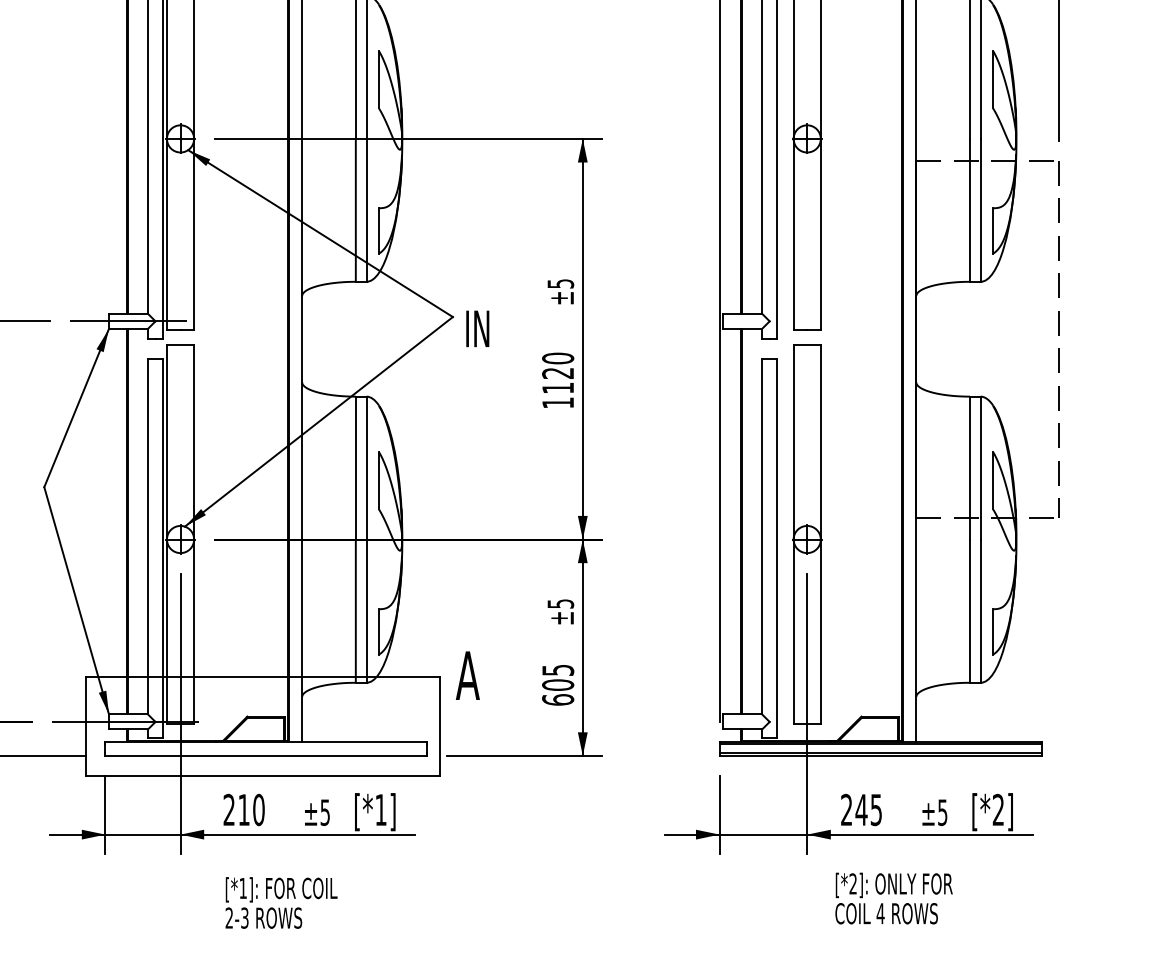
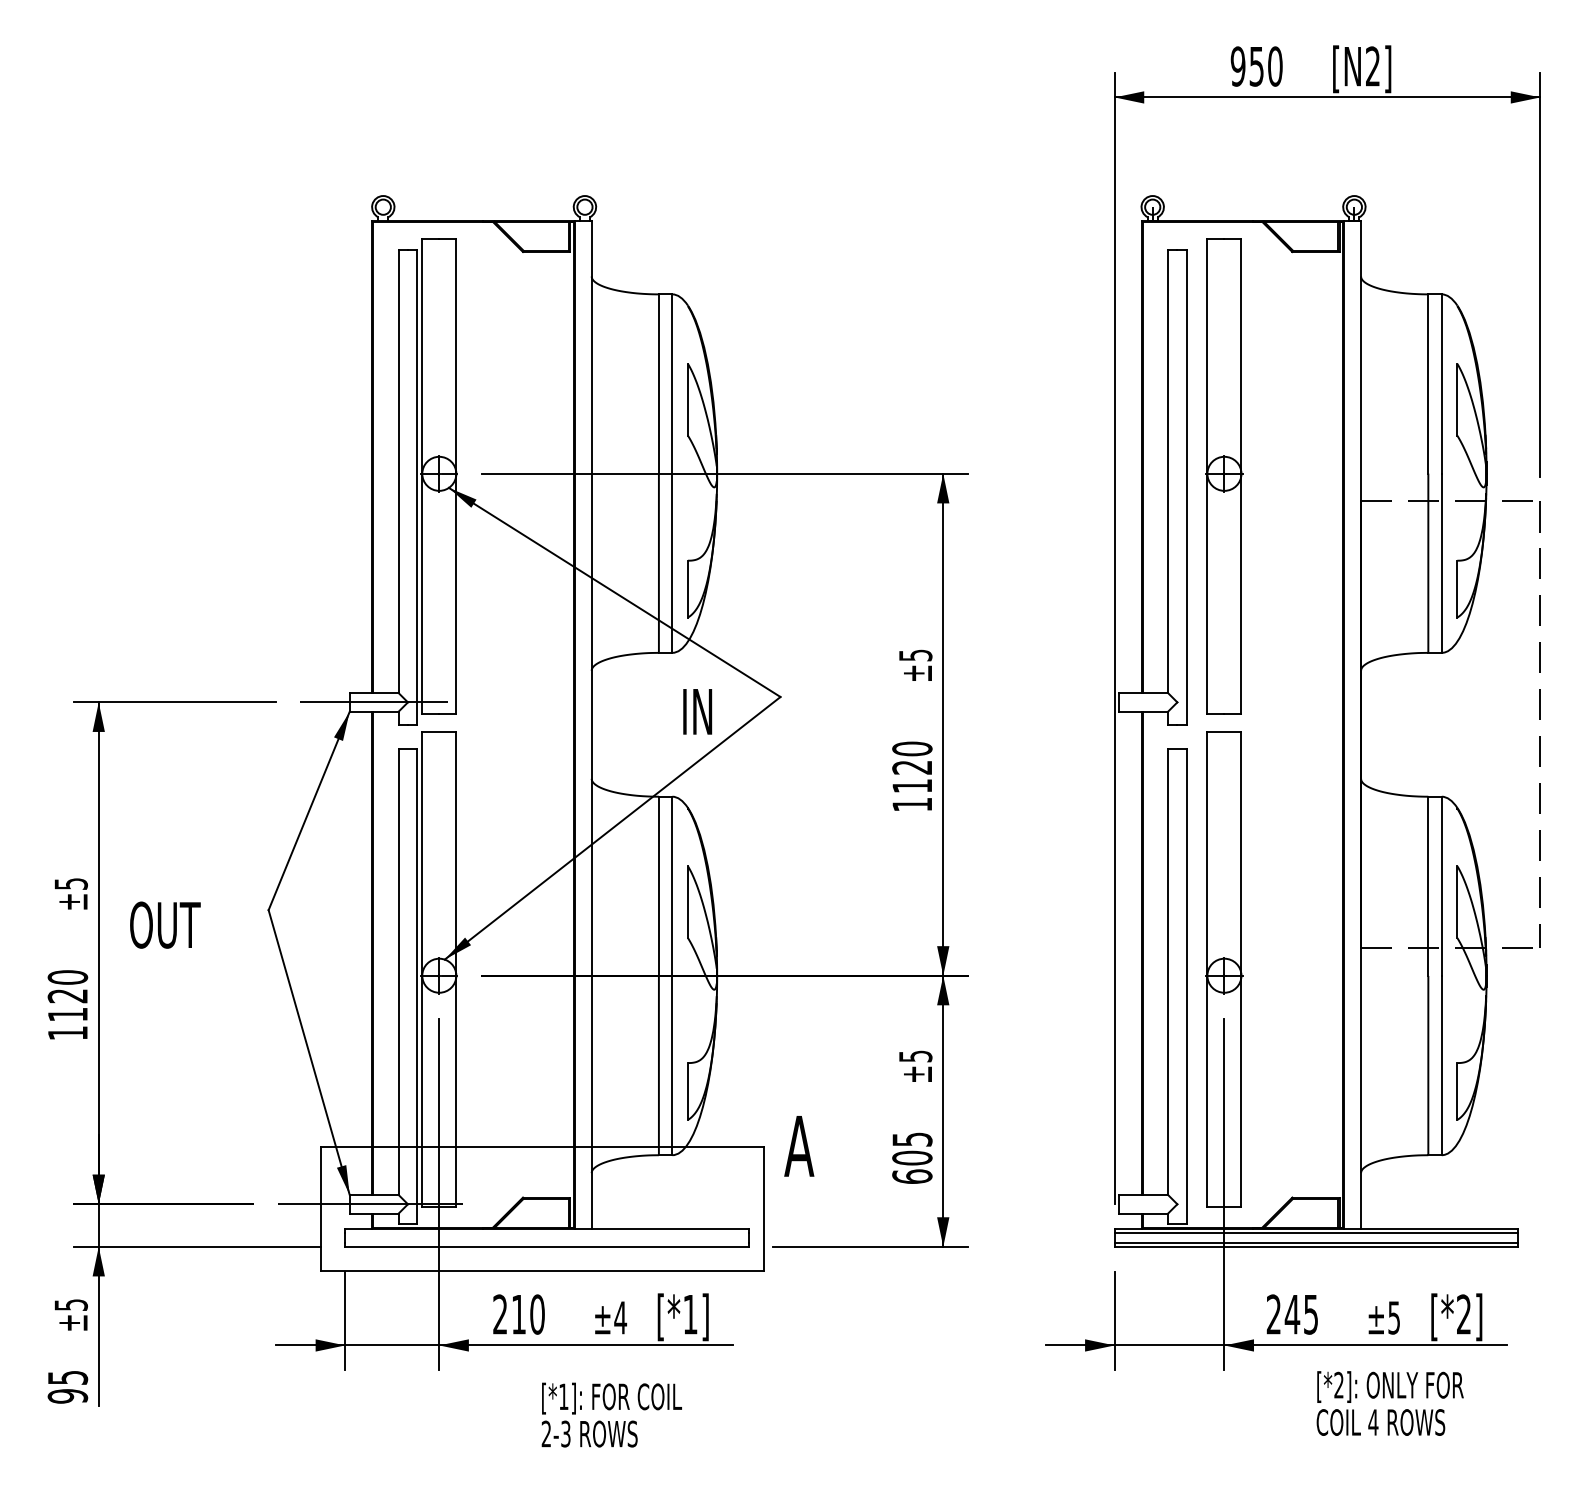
text: (477, 328) -> (697, 711), moved
text: (325, 812) -> (620, 1317), ±5 -> ±4
text: (893, 898) -> (1389, 1403), moved
text: (281, 902) -> (611, 1414), moved

